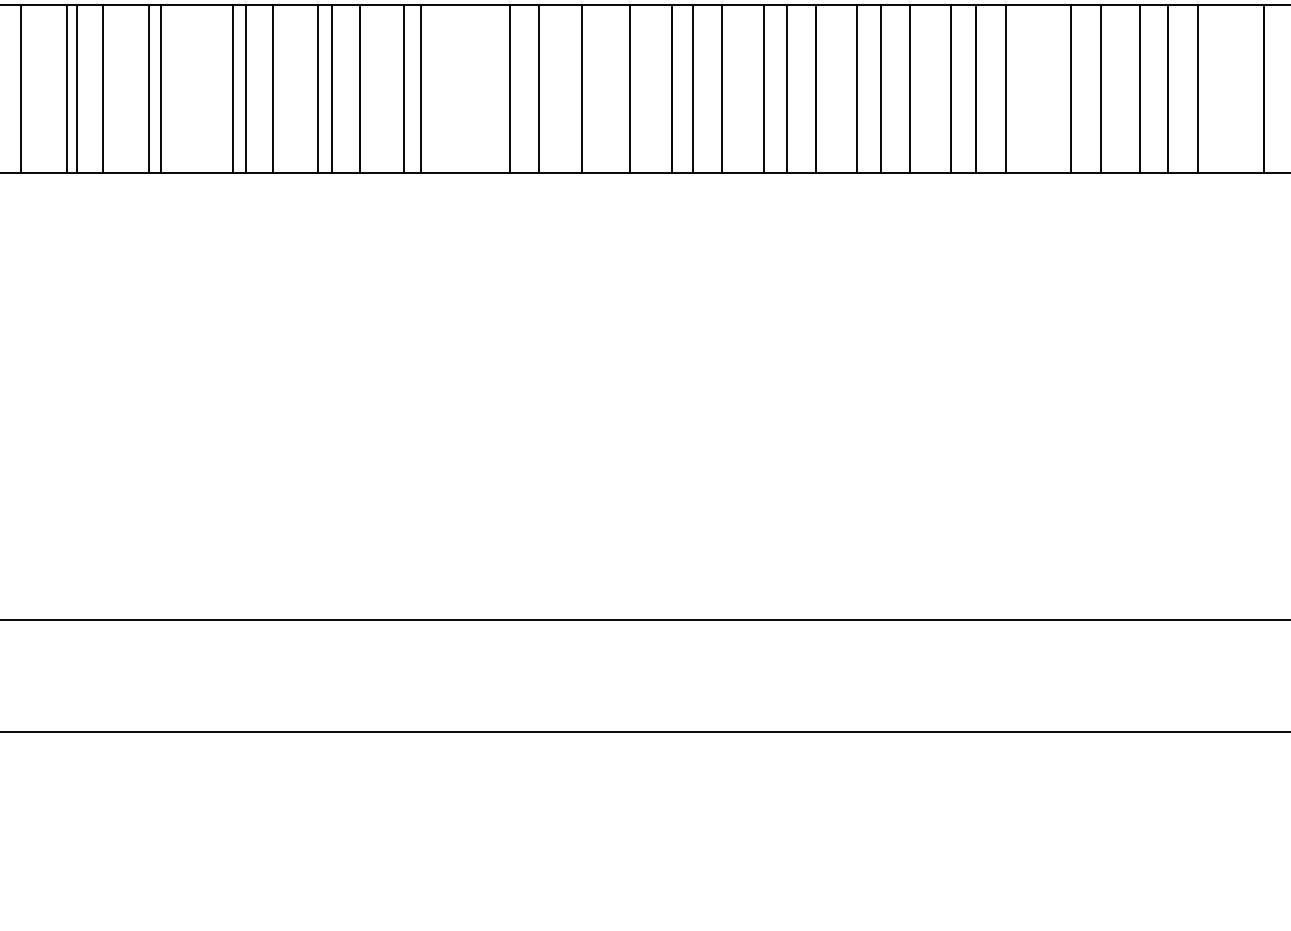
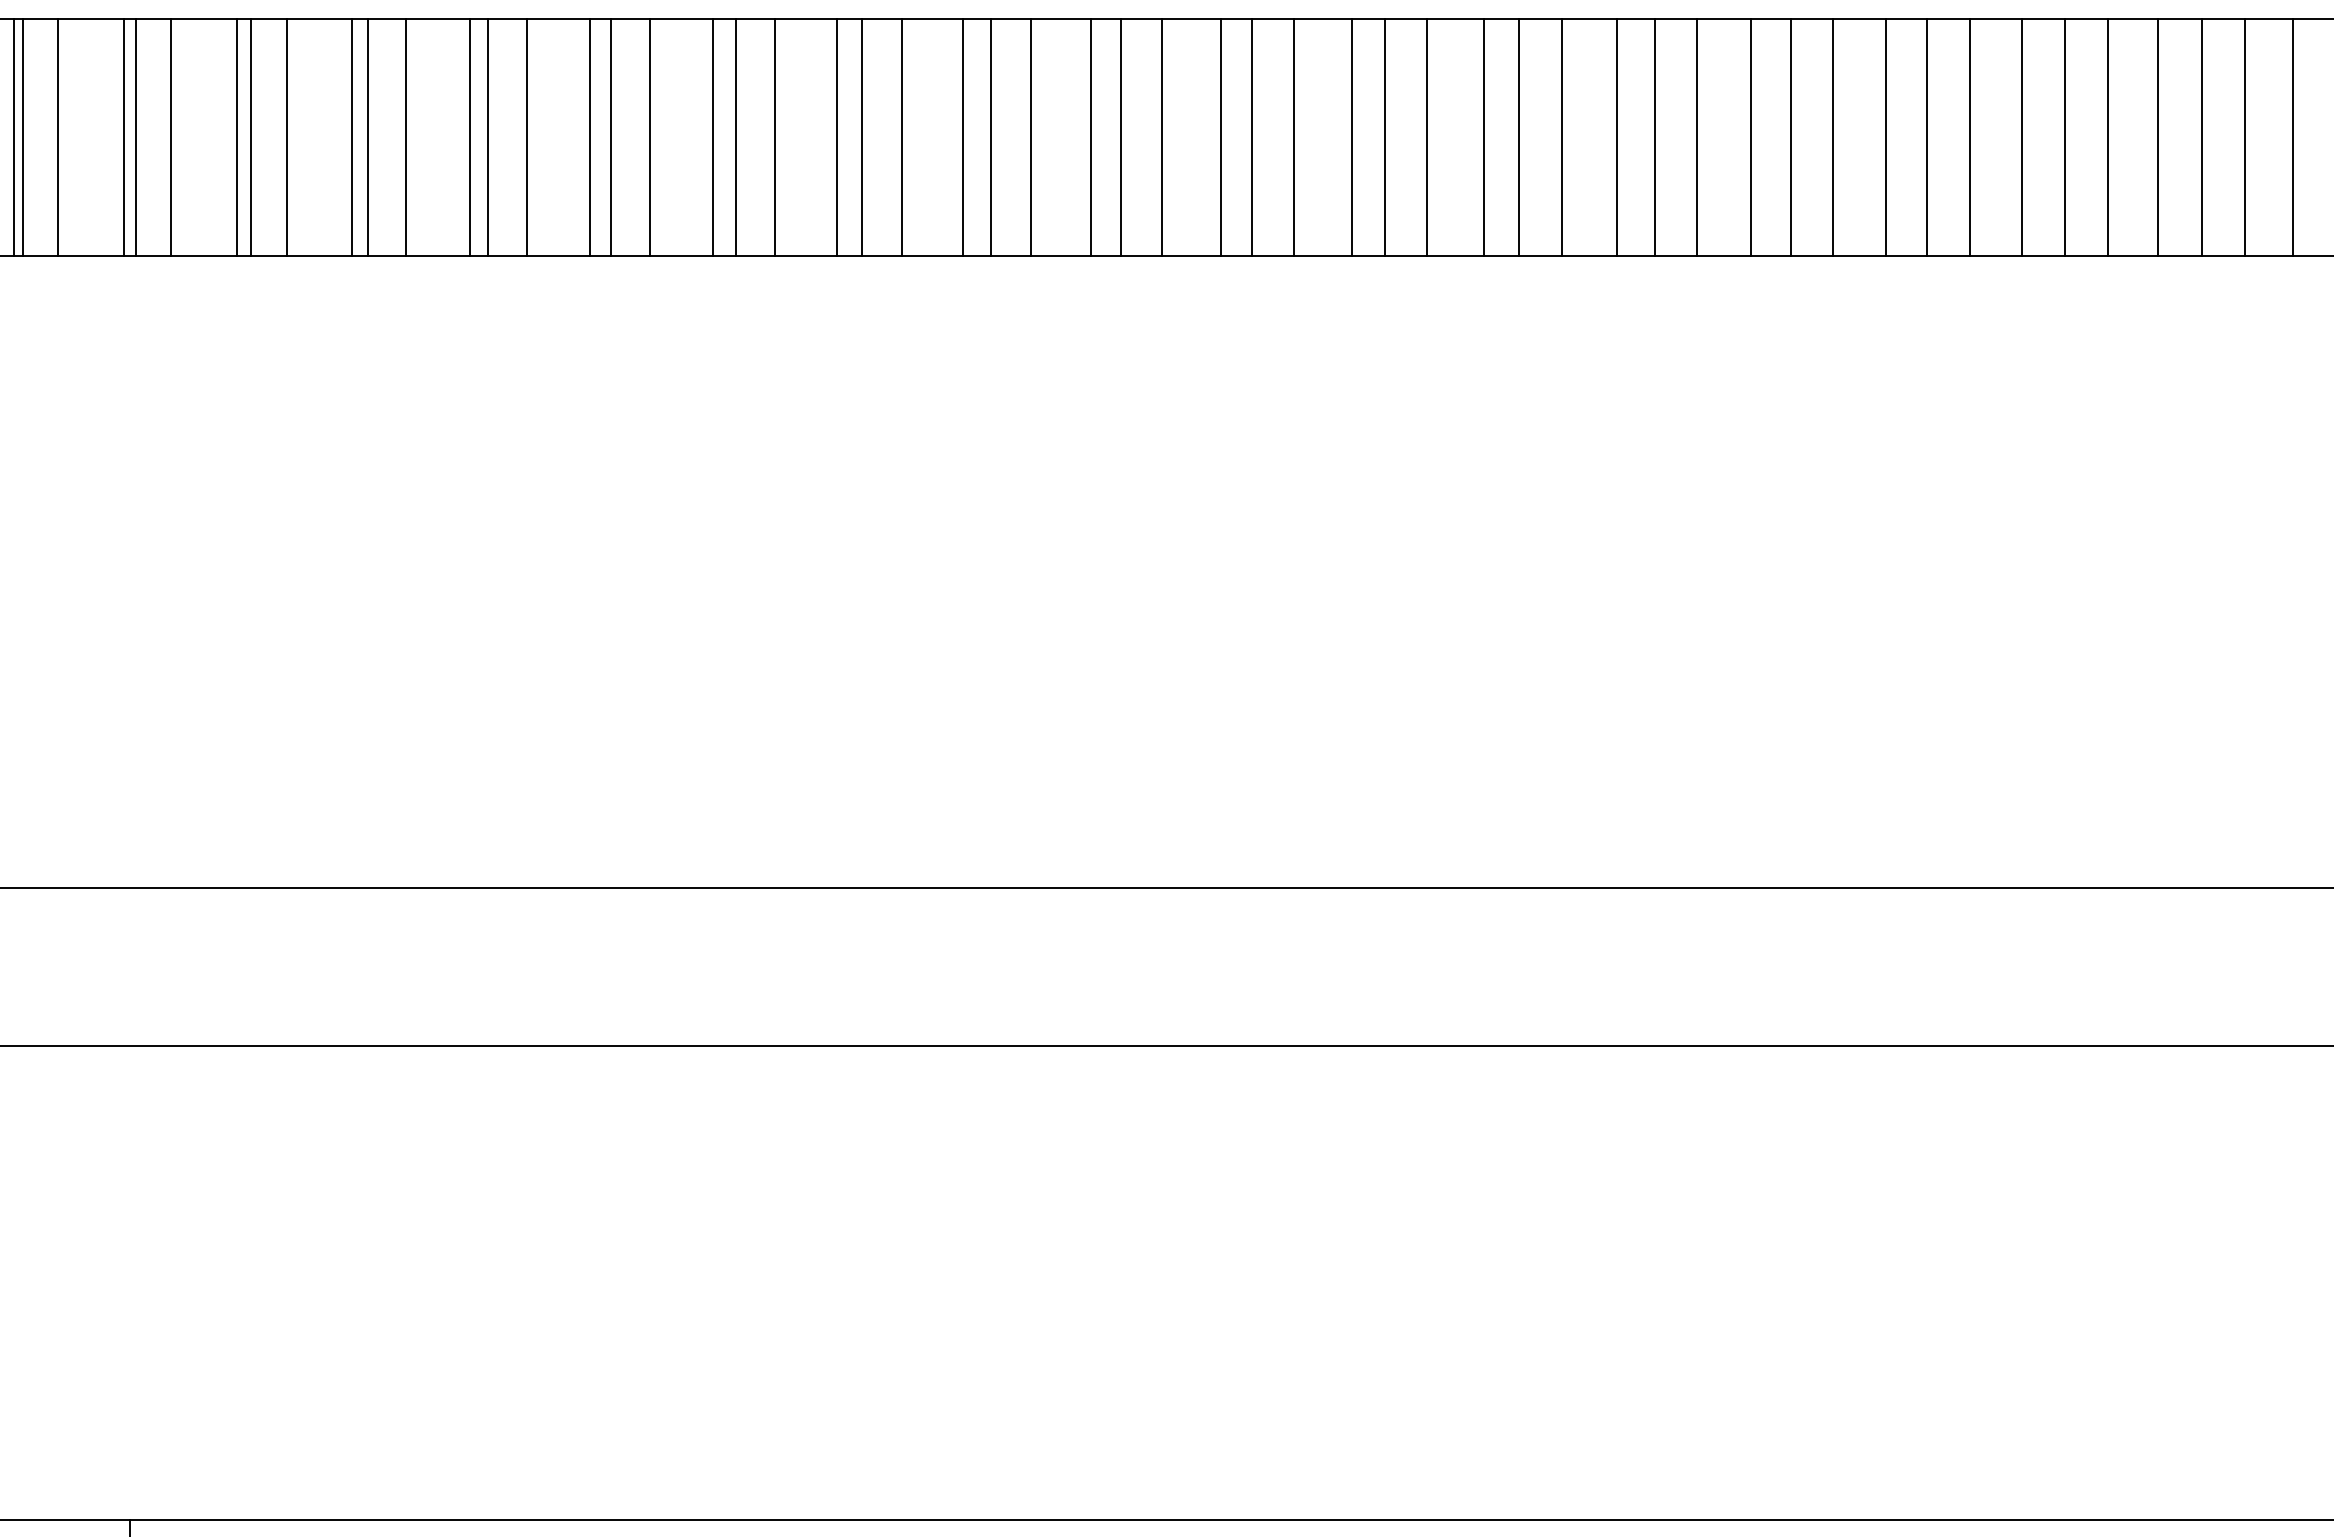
line: (186, 88) -> (405, 137), added
line: (448, 88) -> (774, 137), added
line: (492, 88) -> (837, 137), added
line: (601, 88) -> (990, 137), added
line: (1045, 88) -> (1617, 137), added
line: (1235, 88) -> (1886, 137), added

